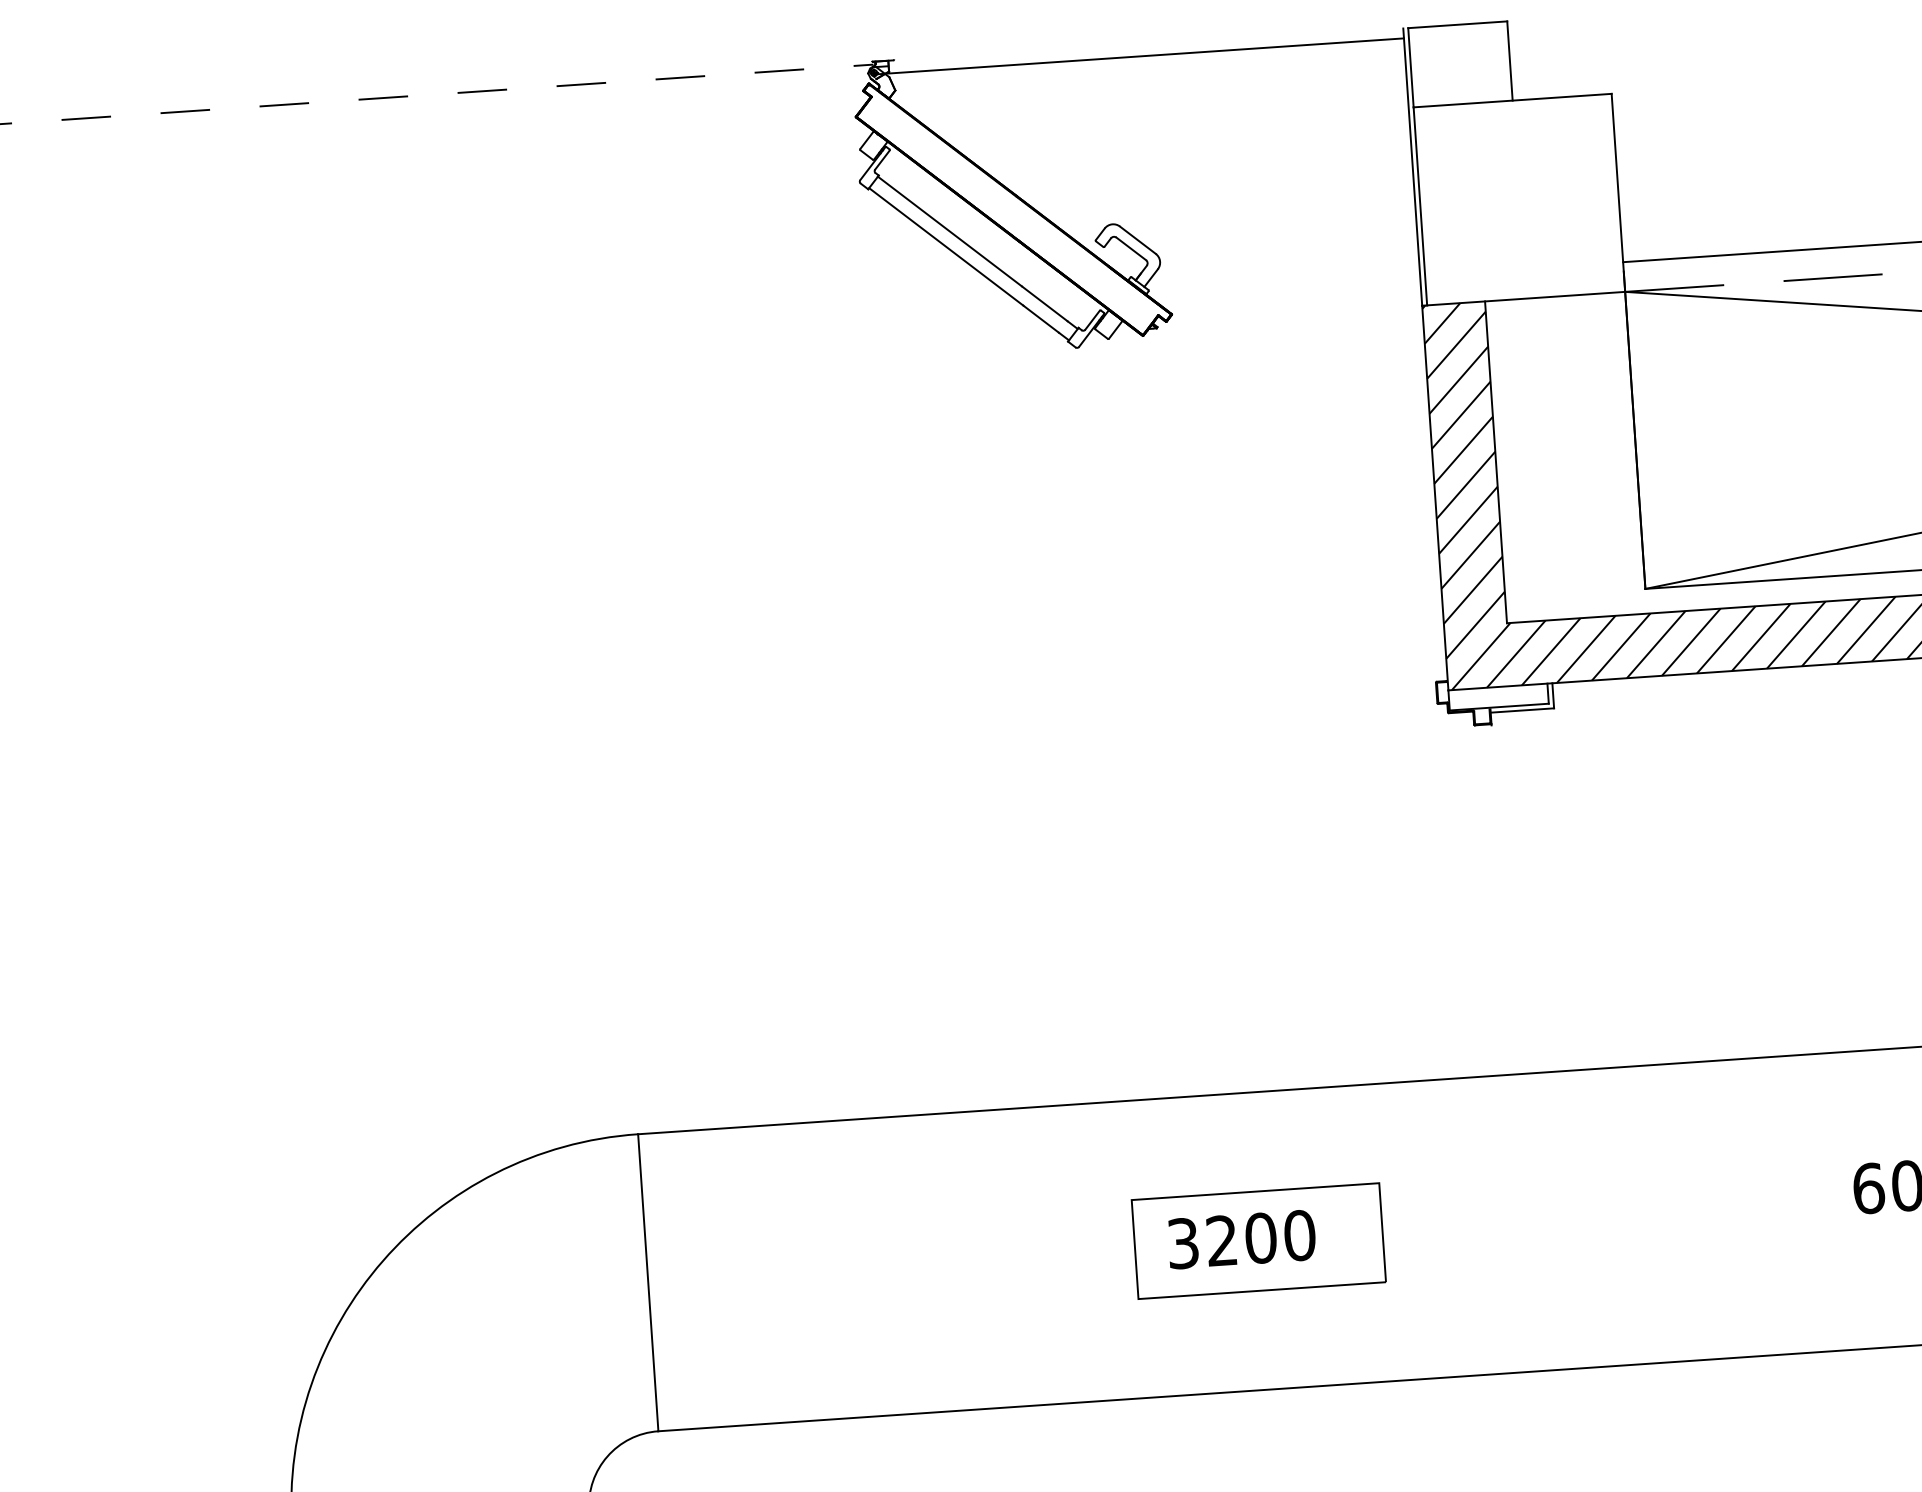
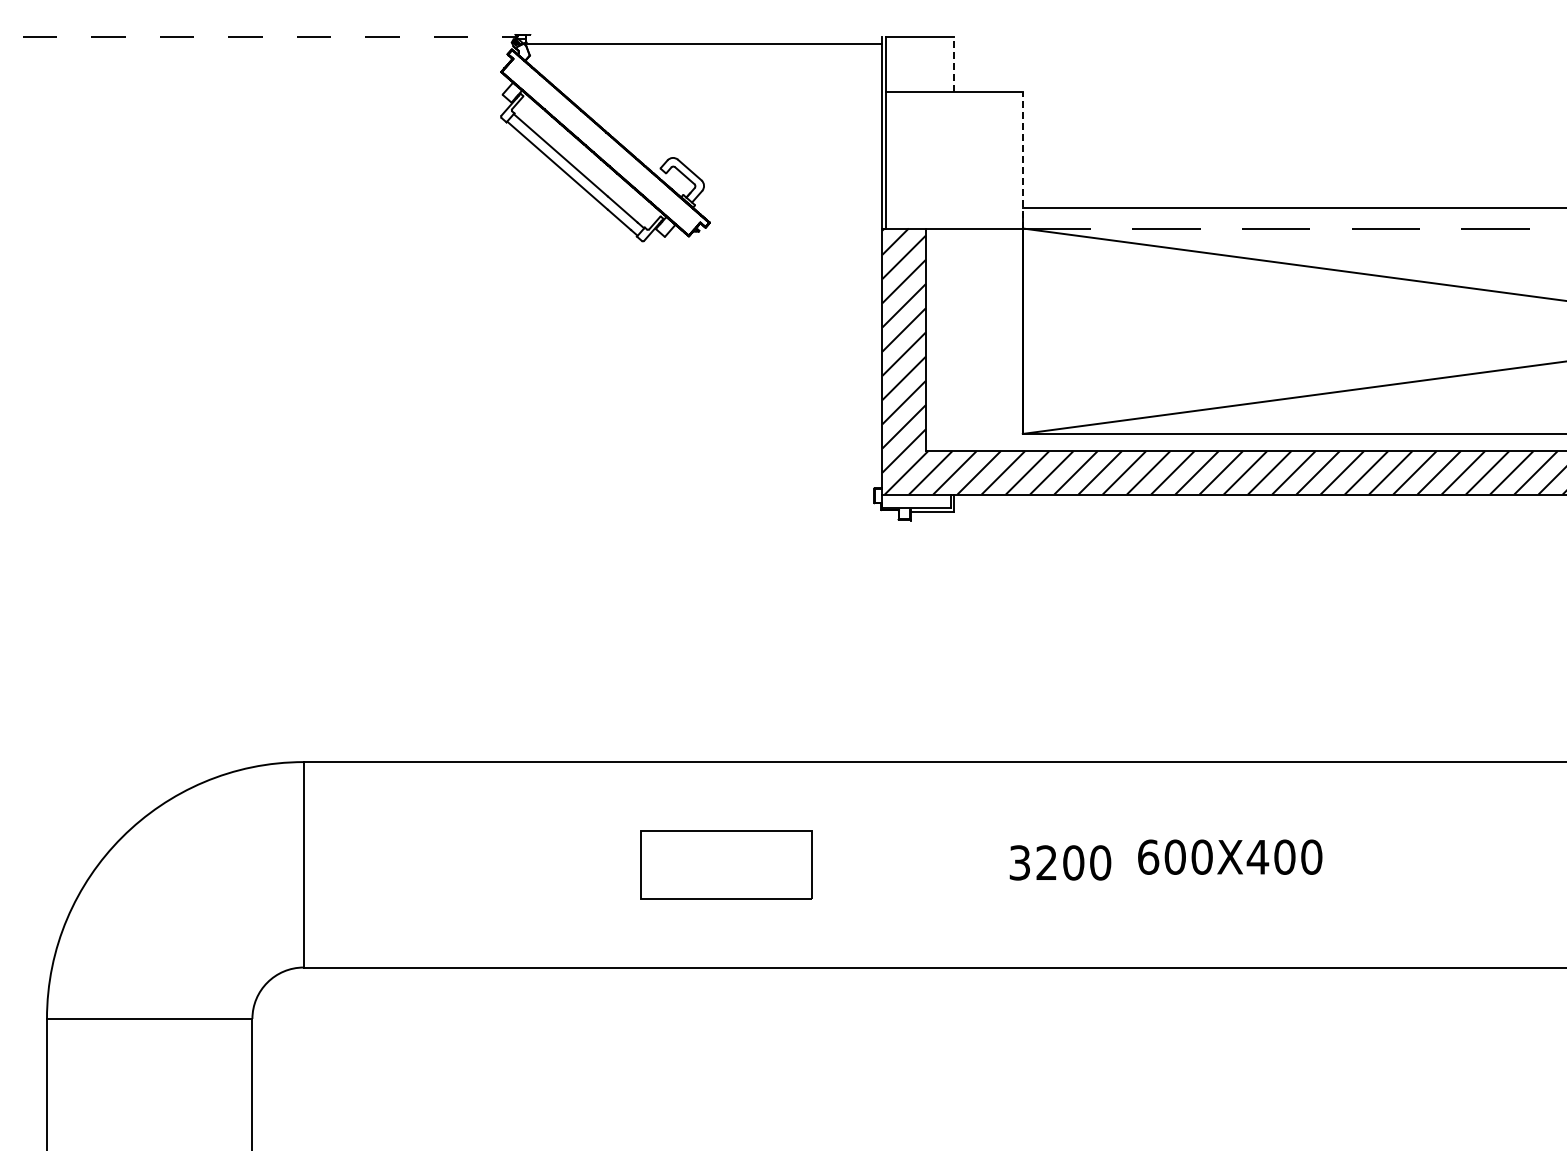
line: (1510, 60) -> (954, 63), solid -> dashed
line: (1617, 192) -> (1022, 159), solid -> dashed
text: (1241, 1238) -> (1060, 862), moved

